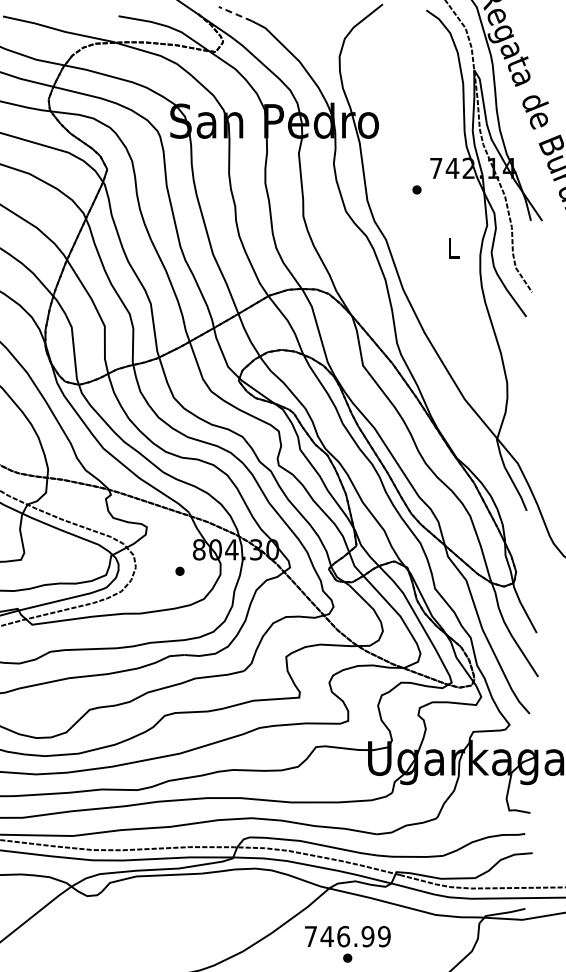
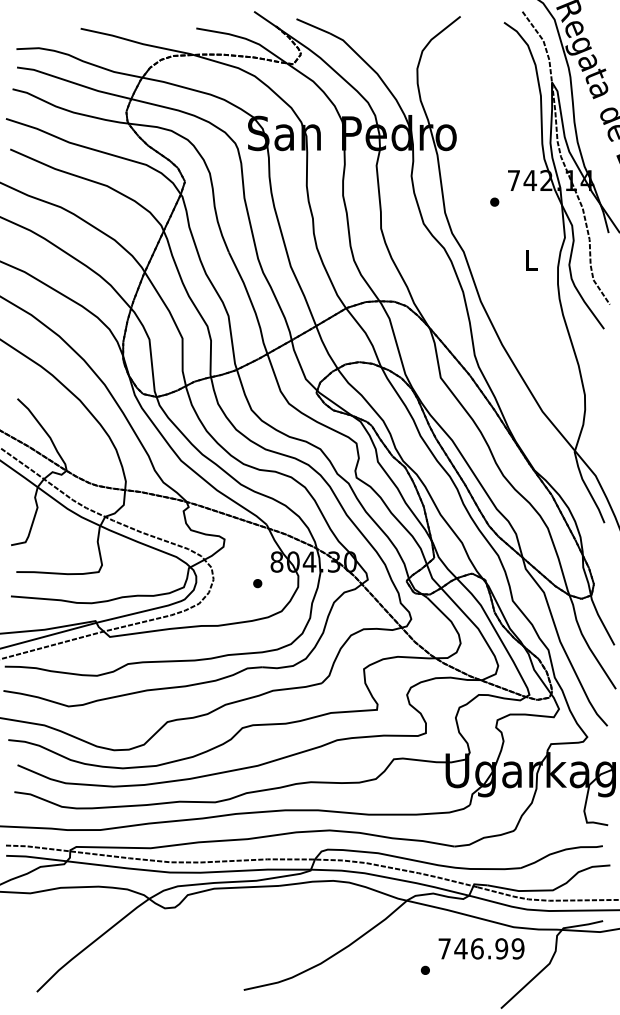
line: (234, 14) -> (312, 26), dashed -> solid
text: (347, 936) -> (481, 948), moved

